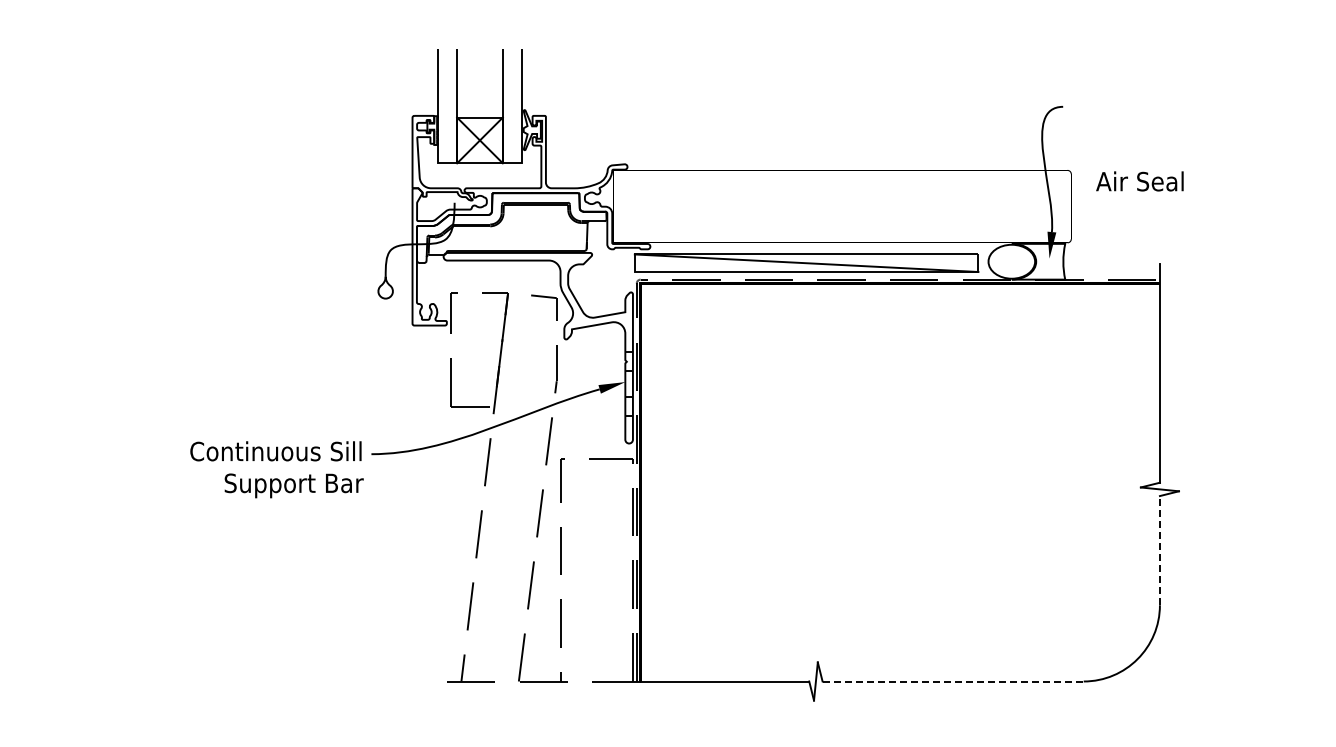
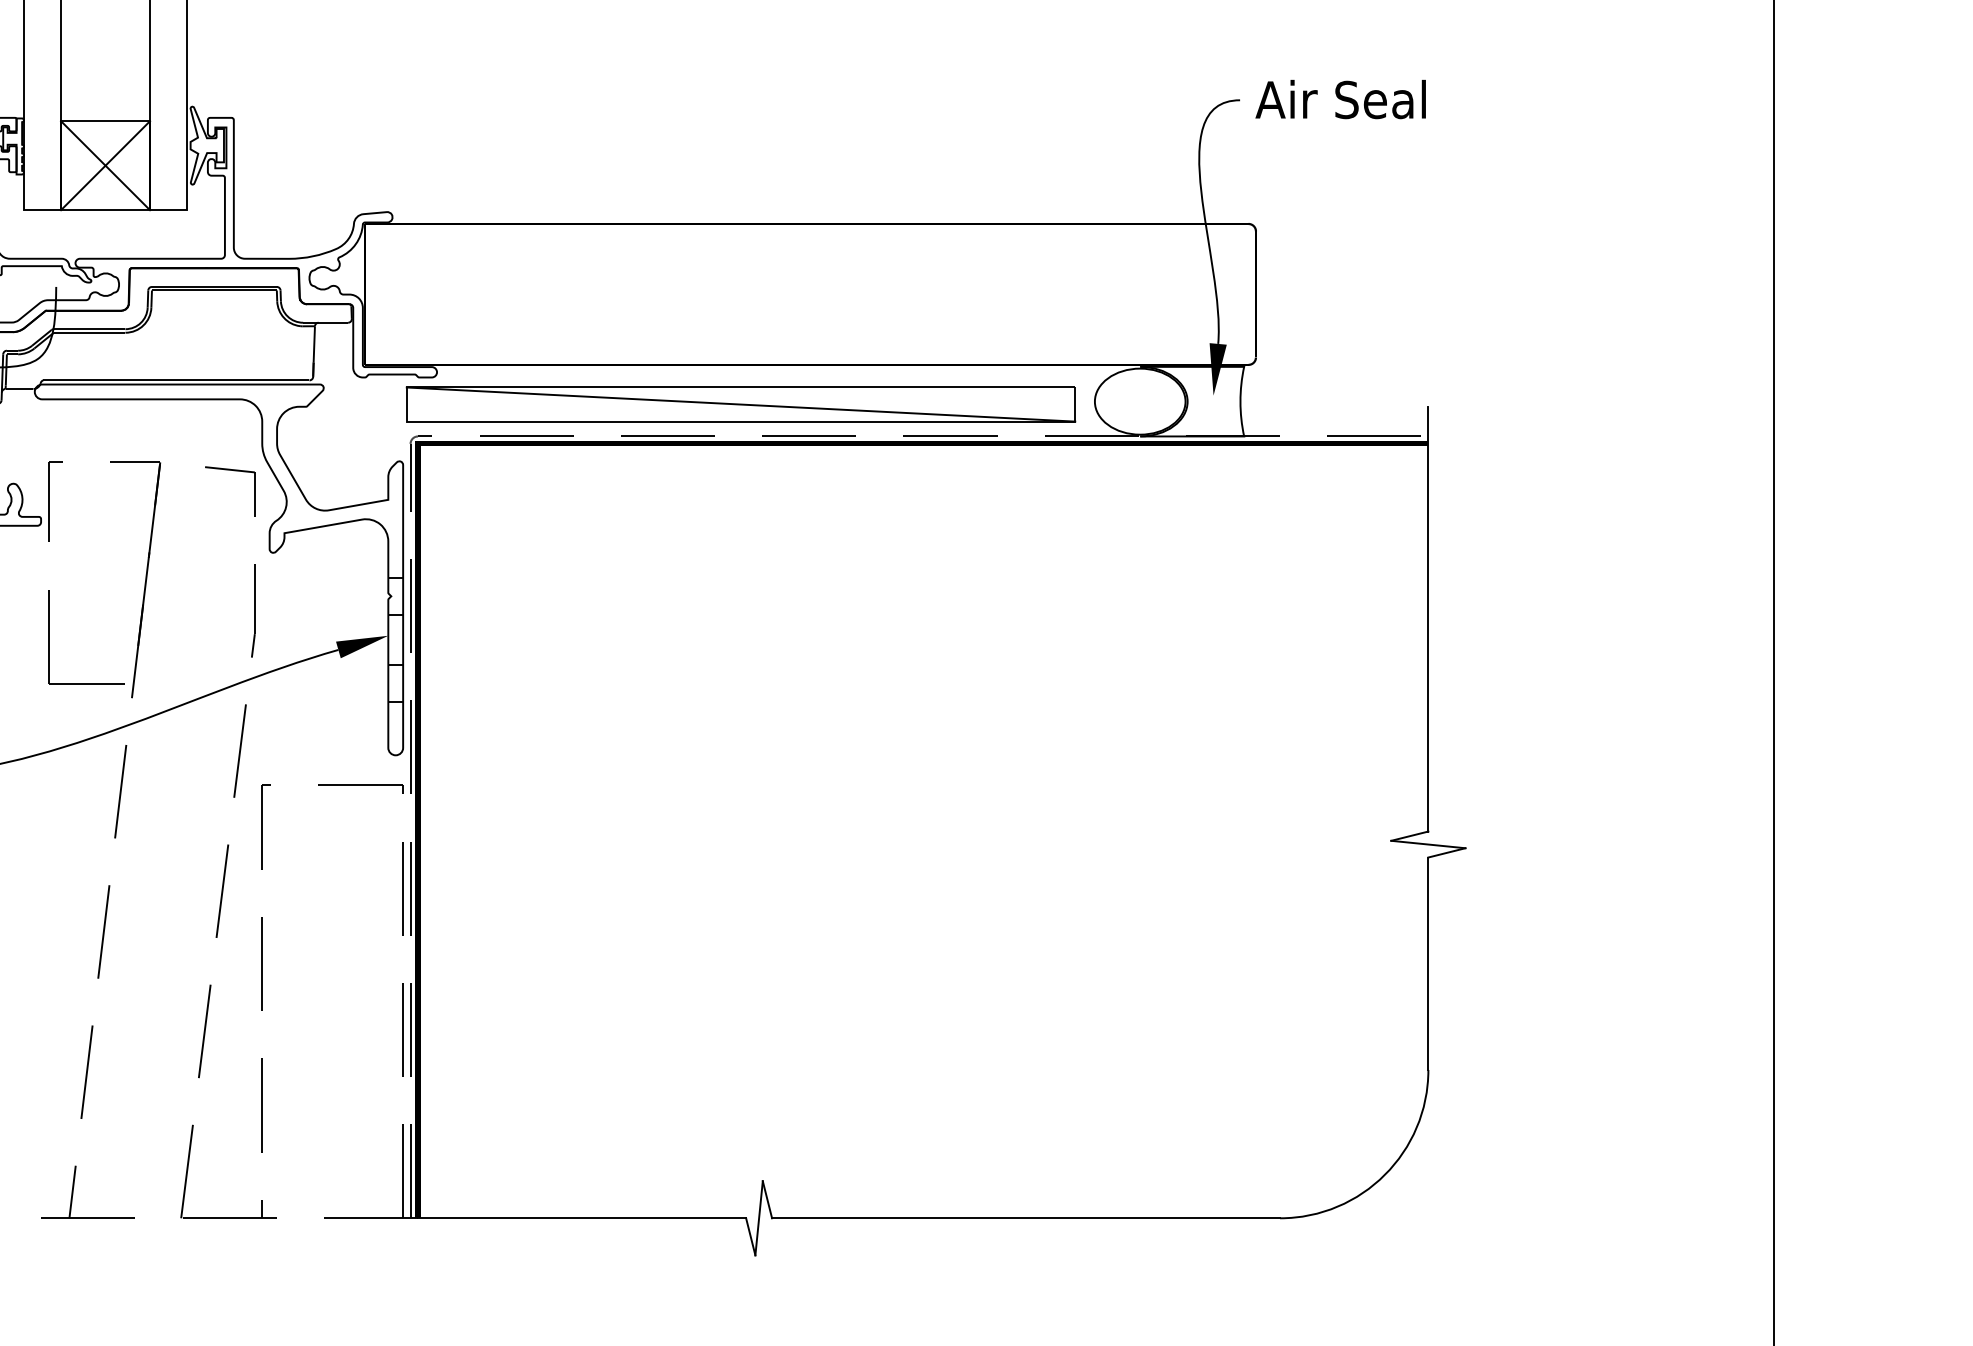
text: (1139, 181) -> (1339, 99), moved
line: (1159, 550) -> (1427, 963), dashed -> solid
line: (953, 681) -> (1026, 1218), dashed -> solid

